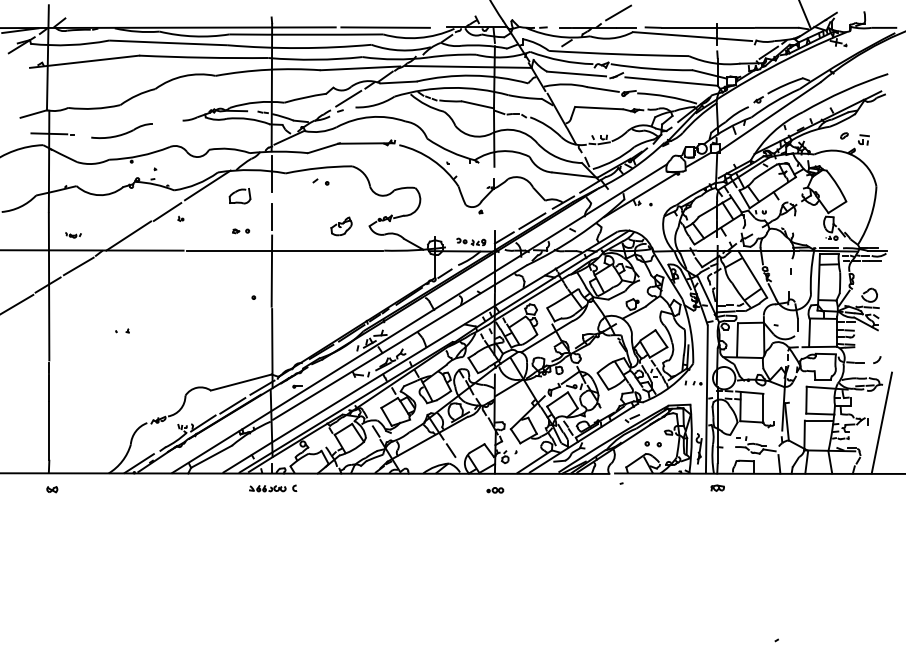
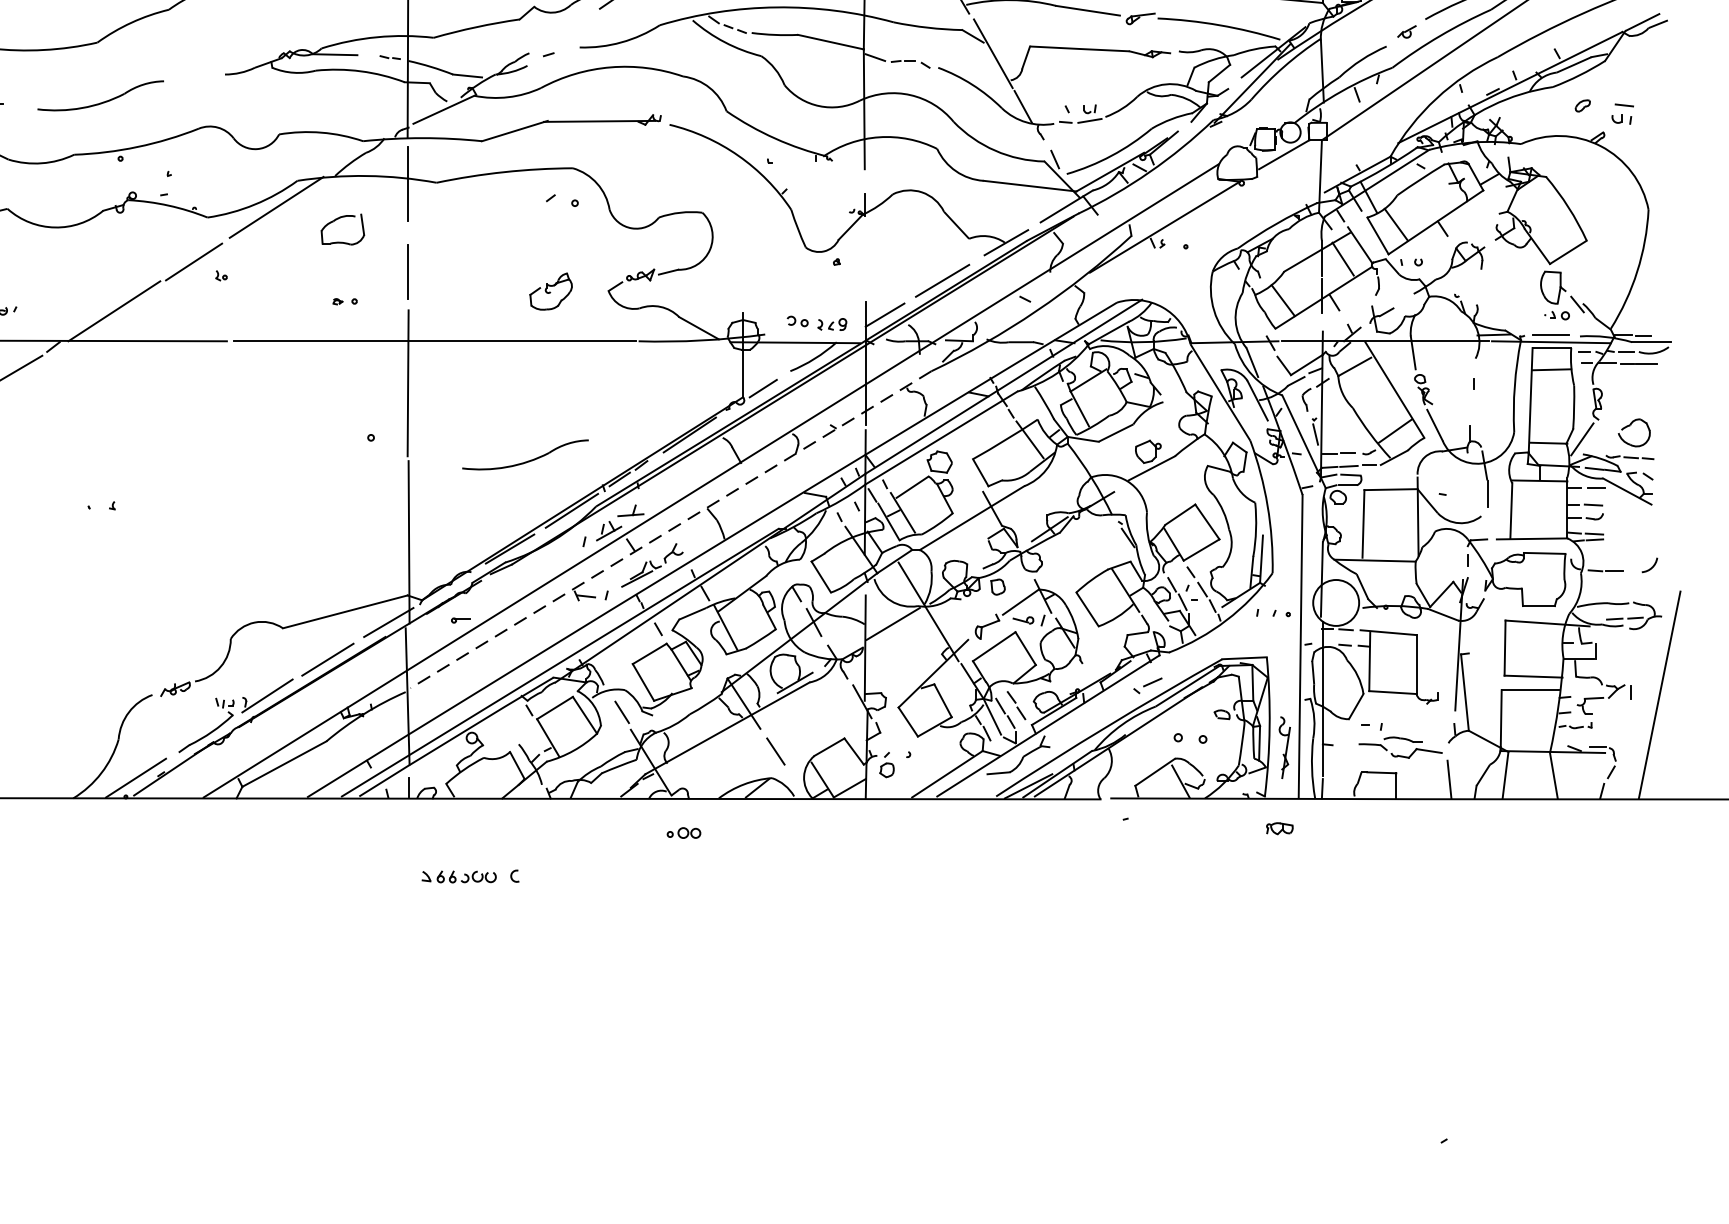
line: (348, 98) -> (565, 29), removed
part: (320, 181) -> (561, 199), moved
part: (241, 231) -> (345, 301), size x0.7
part: (328, 305) -> (524, 453), added
line: (400, 342) -> (672, 529), solid -> dashed
part: (717, 487) -> (1279, 827), moved
part: (273, 488) -> (470, 876), moved
part: (495, 490) -> (684, 833), moved

